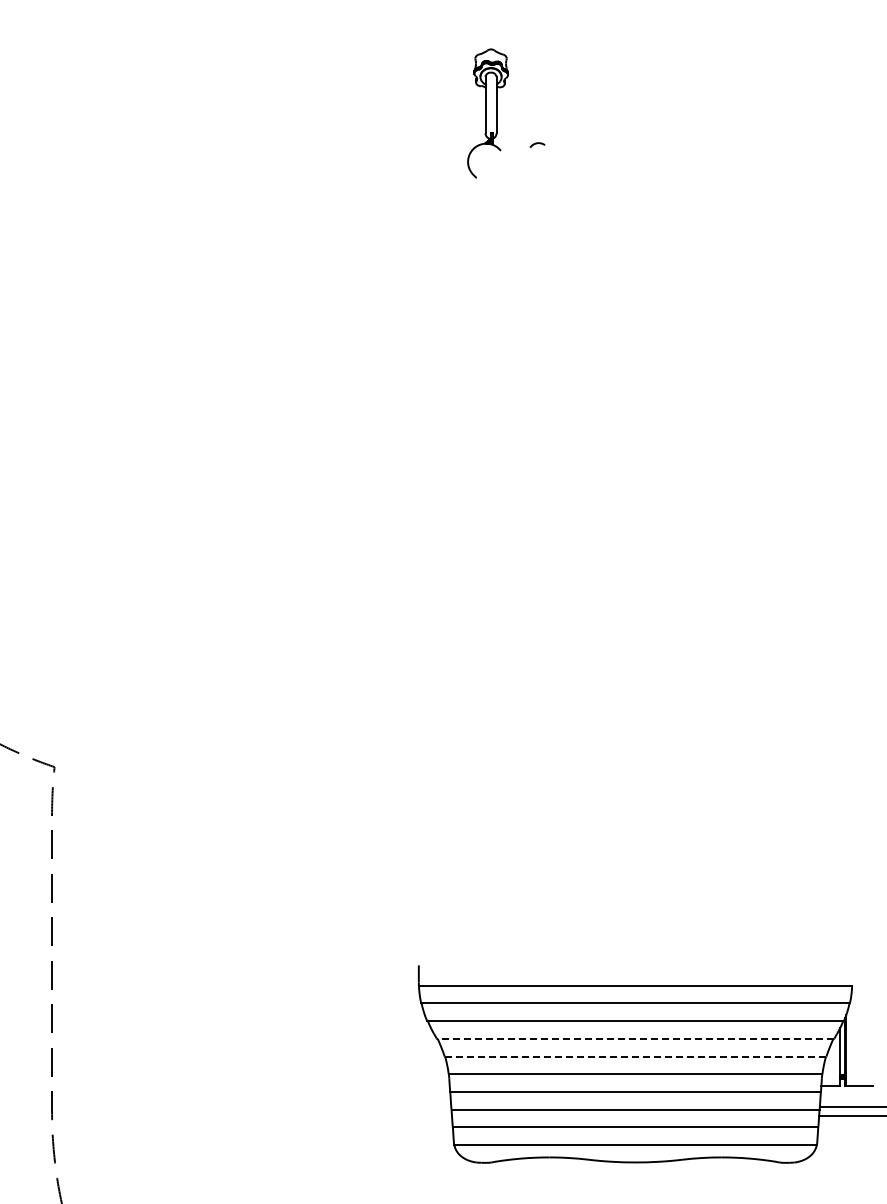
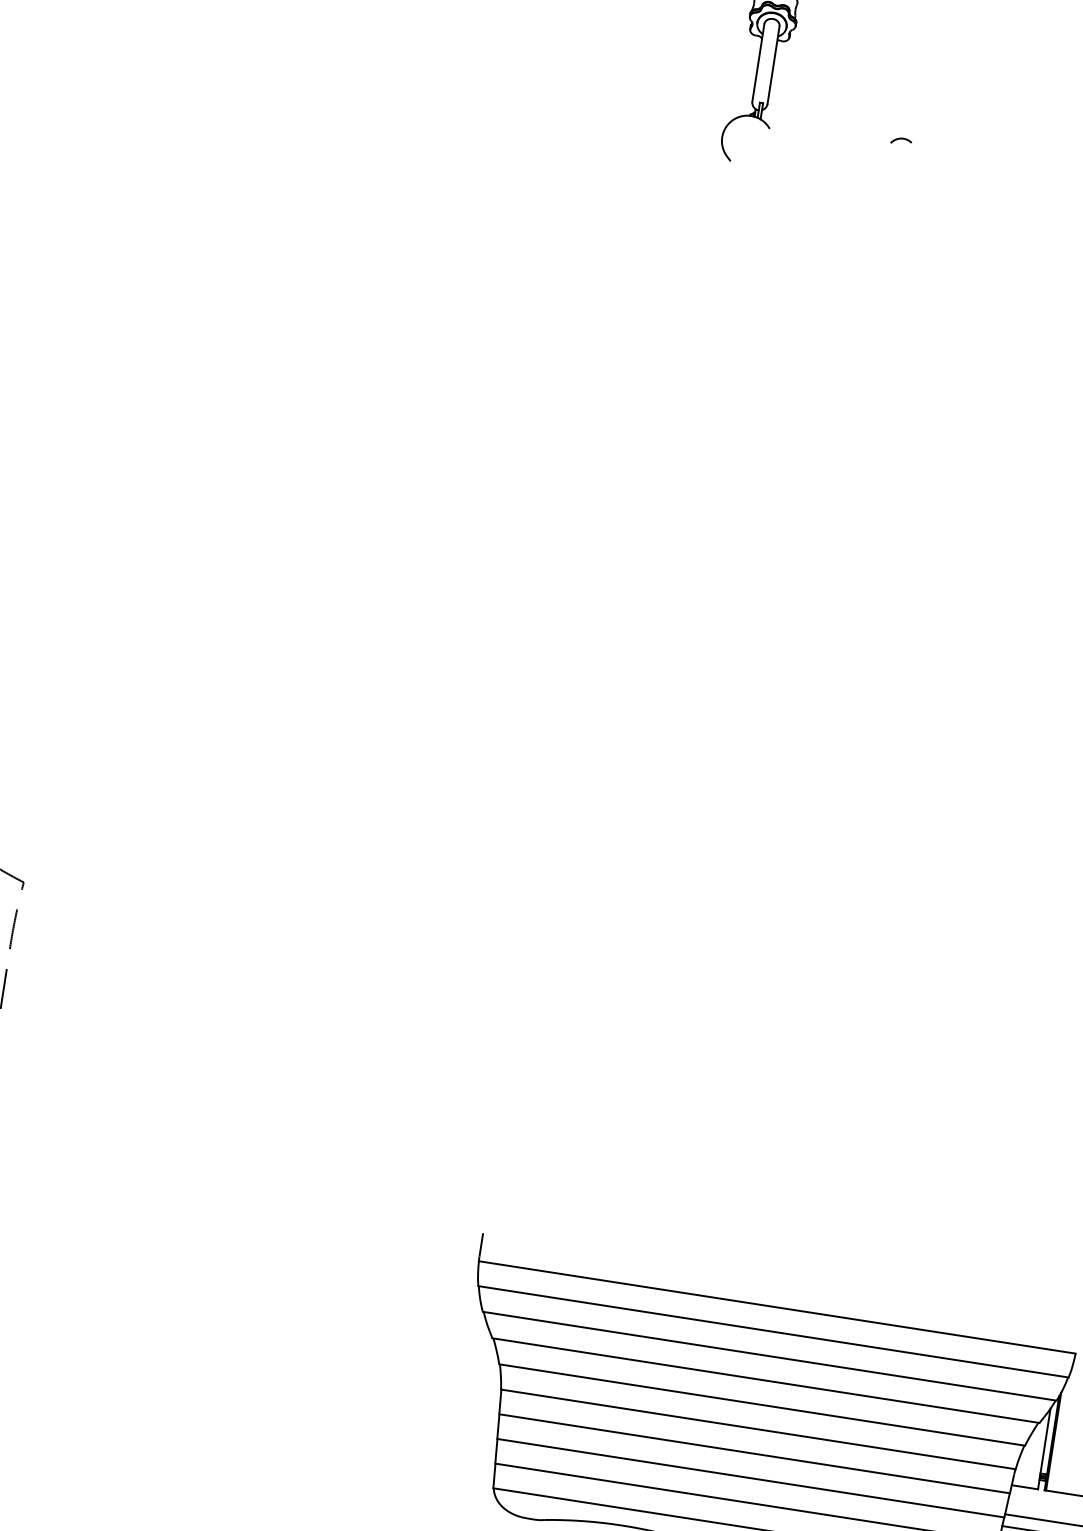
arc: (537, 144) -> (901, 140), moved
line: (635, 1038) -> (765, 1380), dashed -> solid
line: (635, 1056) -> (762, 1404), dashed -> solid

